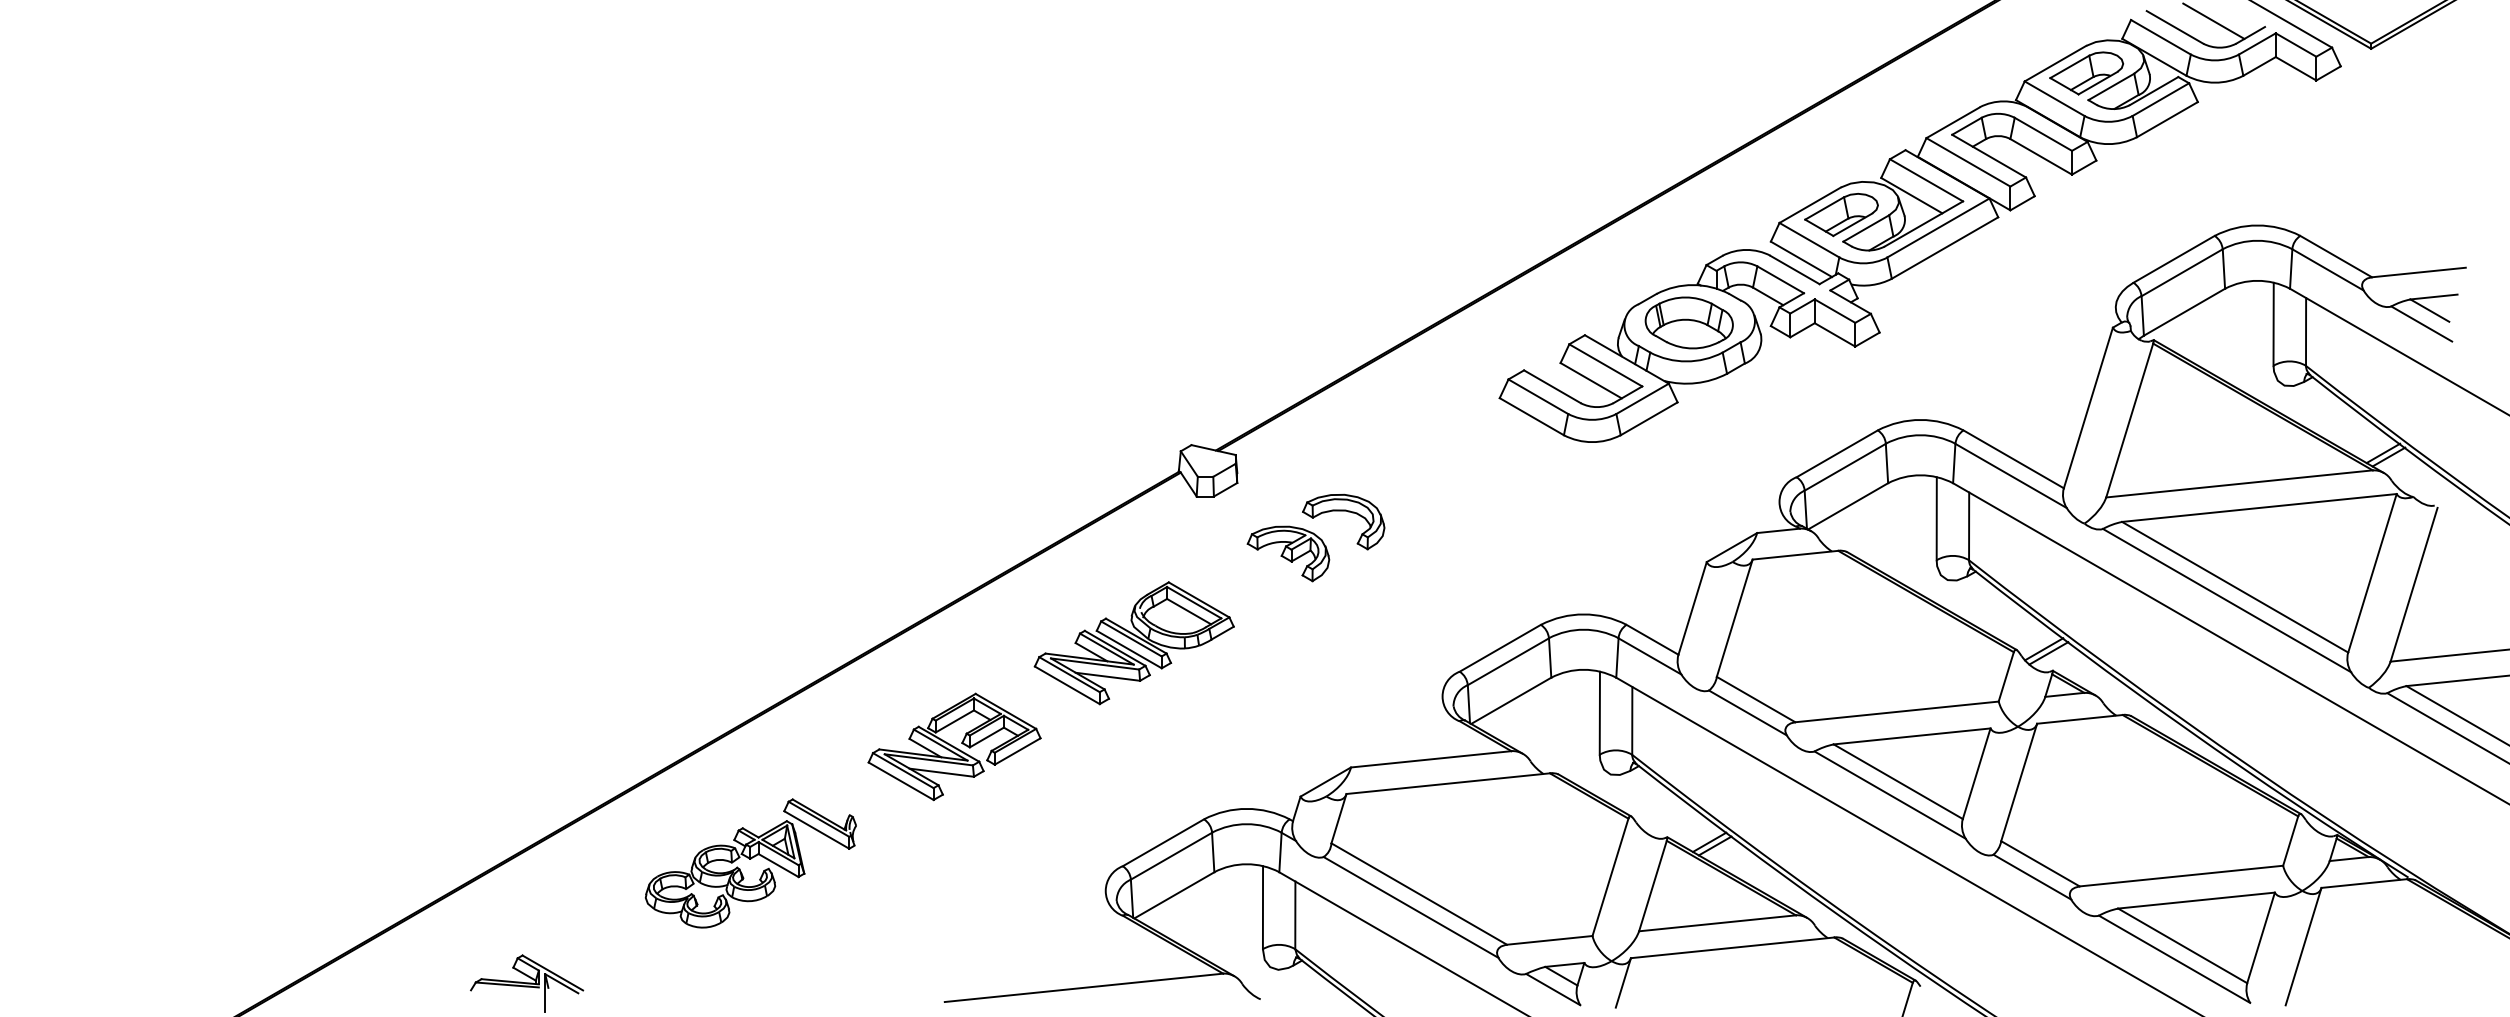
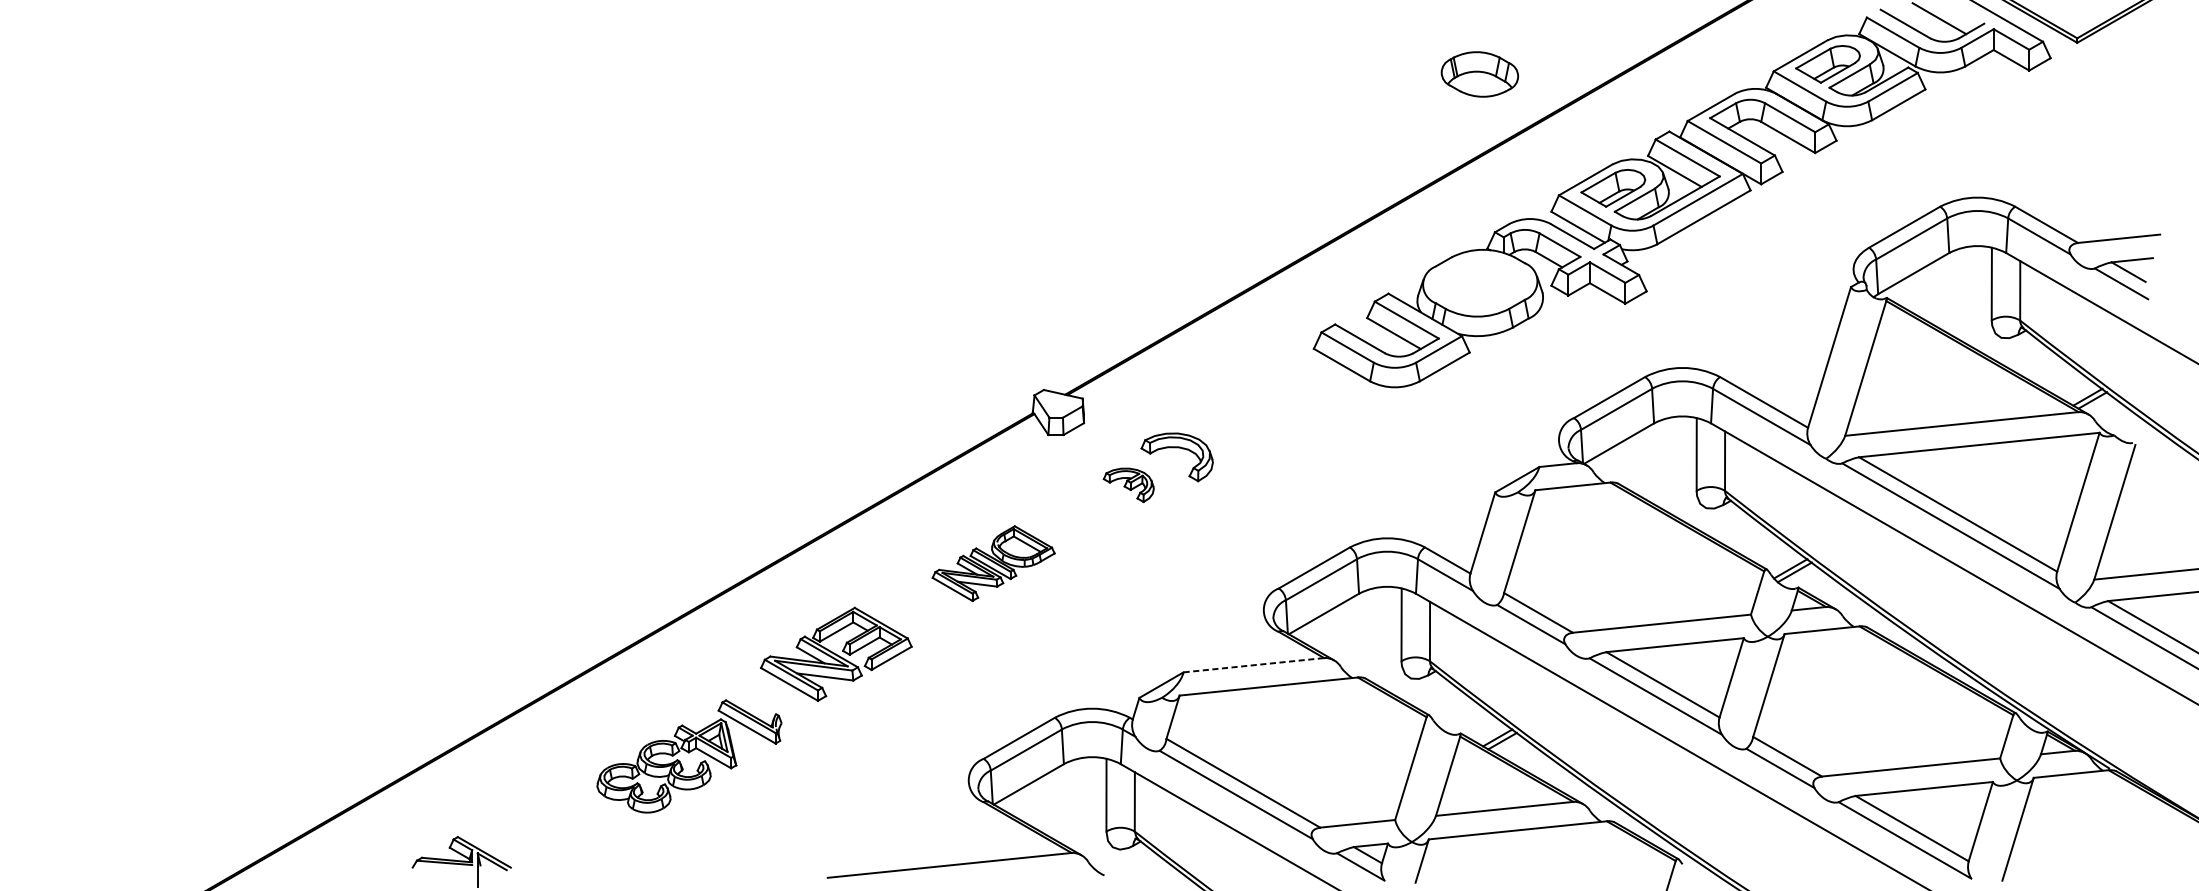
part: (1688, 322) -> (1479, 74), moved
part: (1288, 553) -> (1128, 484), size x0.7
part: (1133, 643) -> (993, 563), size x0.7
line: (1431, 759) -> (1254, 665), solid -> dashed
part: (750, 863) -> (689, 756), moved

